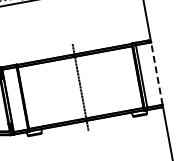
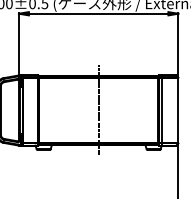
line: (157, 73) -> (178, 110), dashed -> solid

